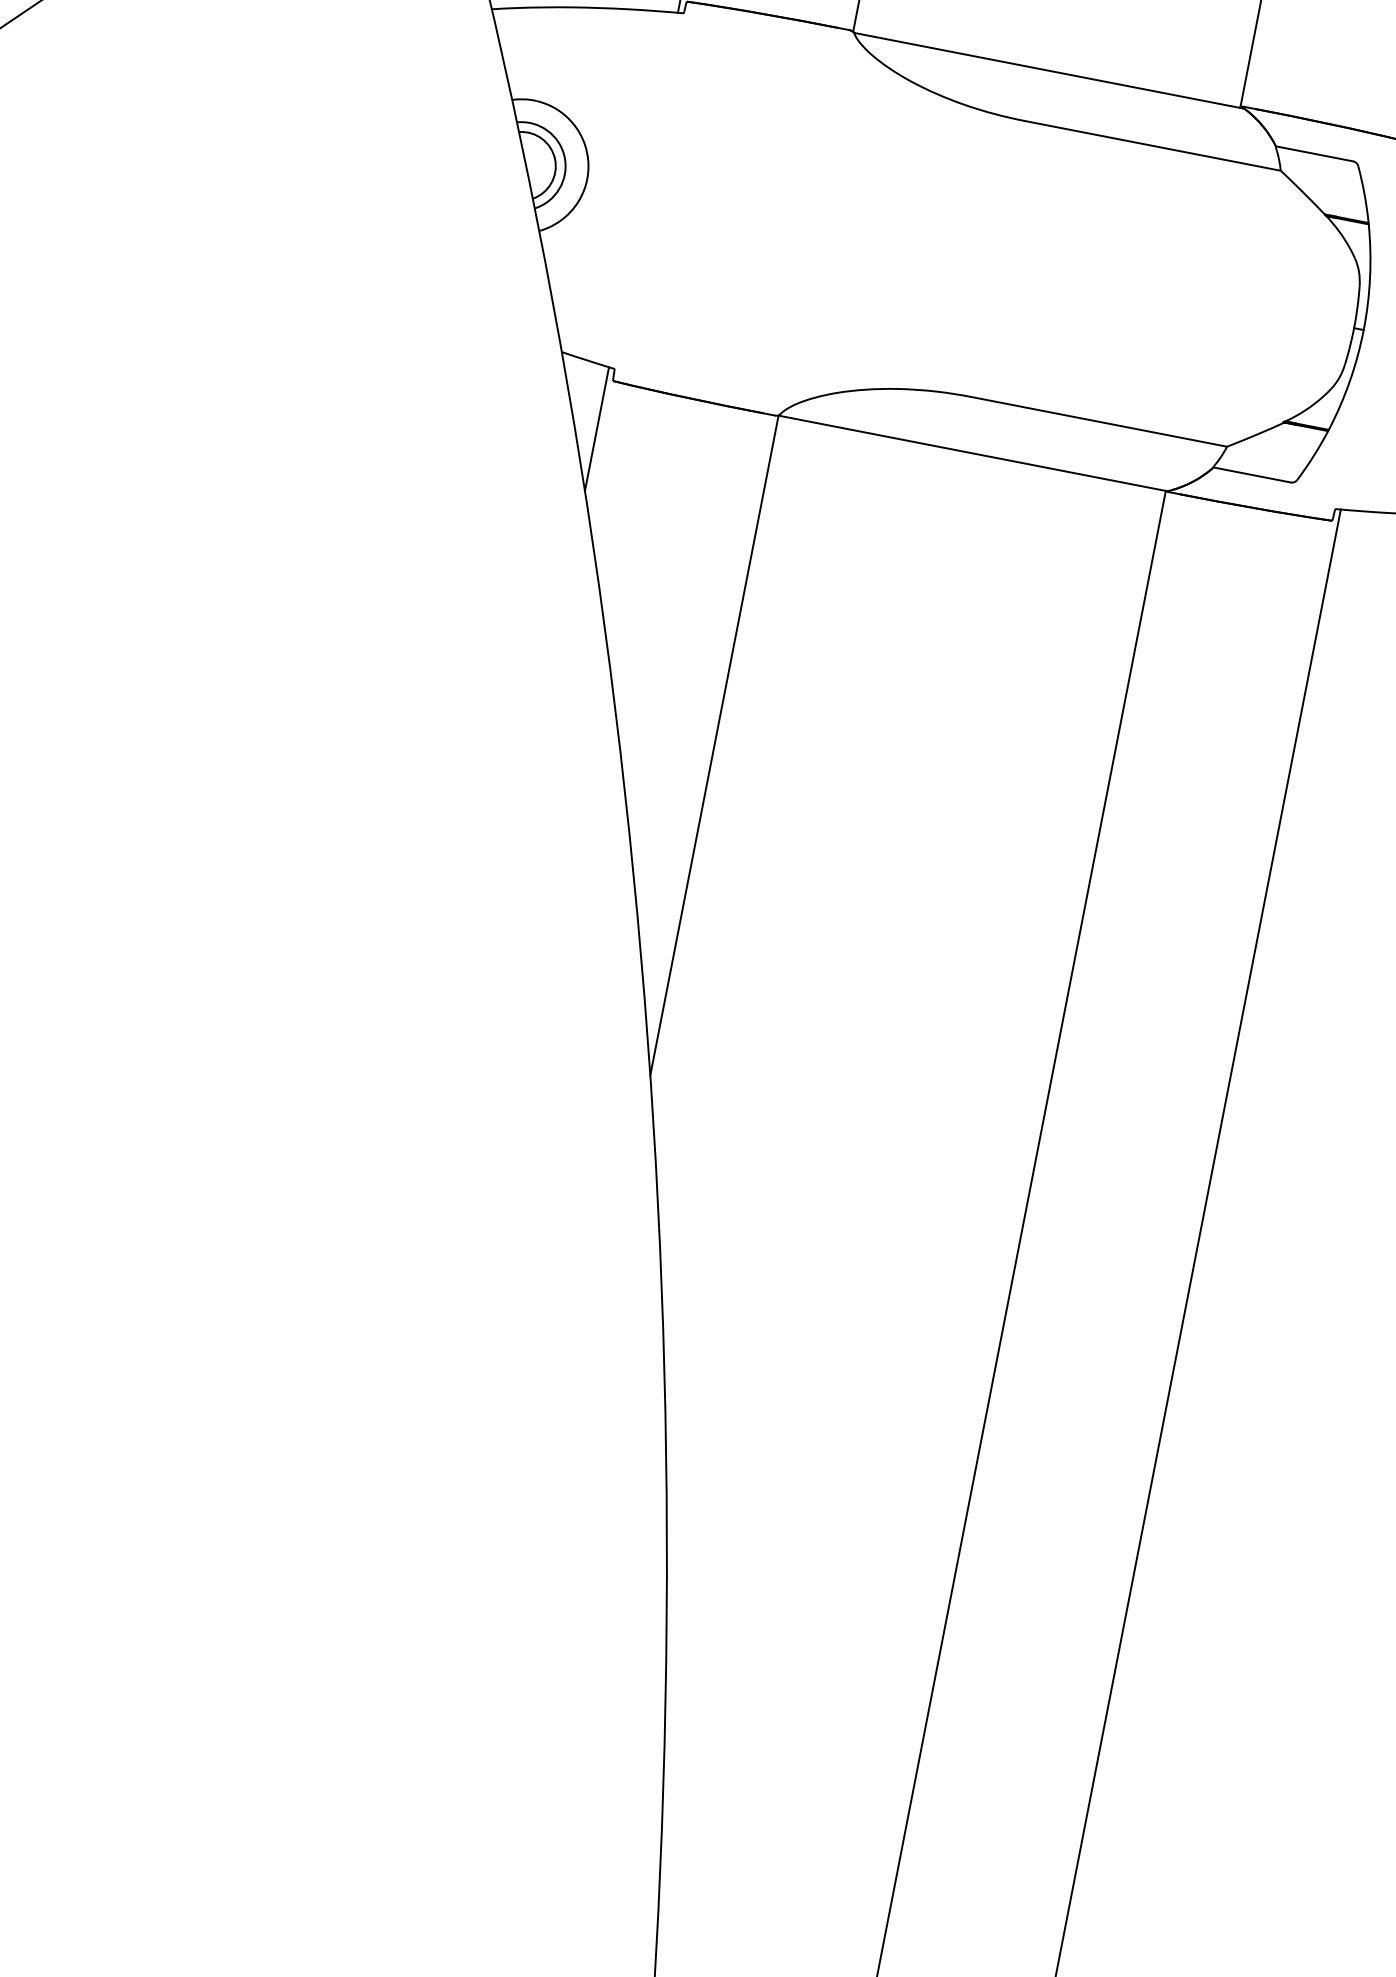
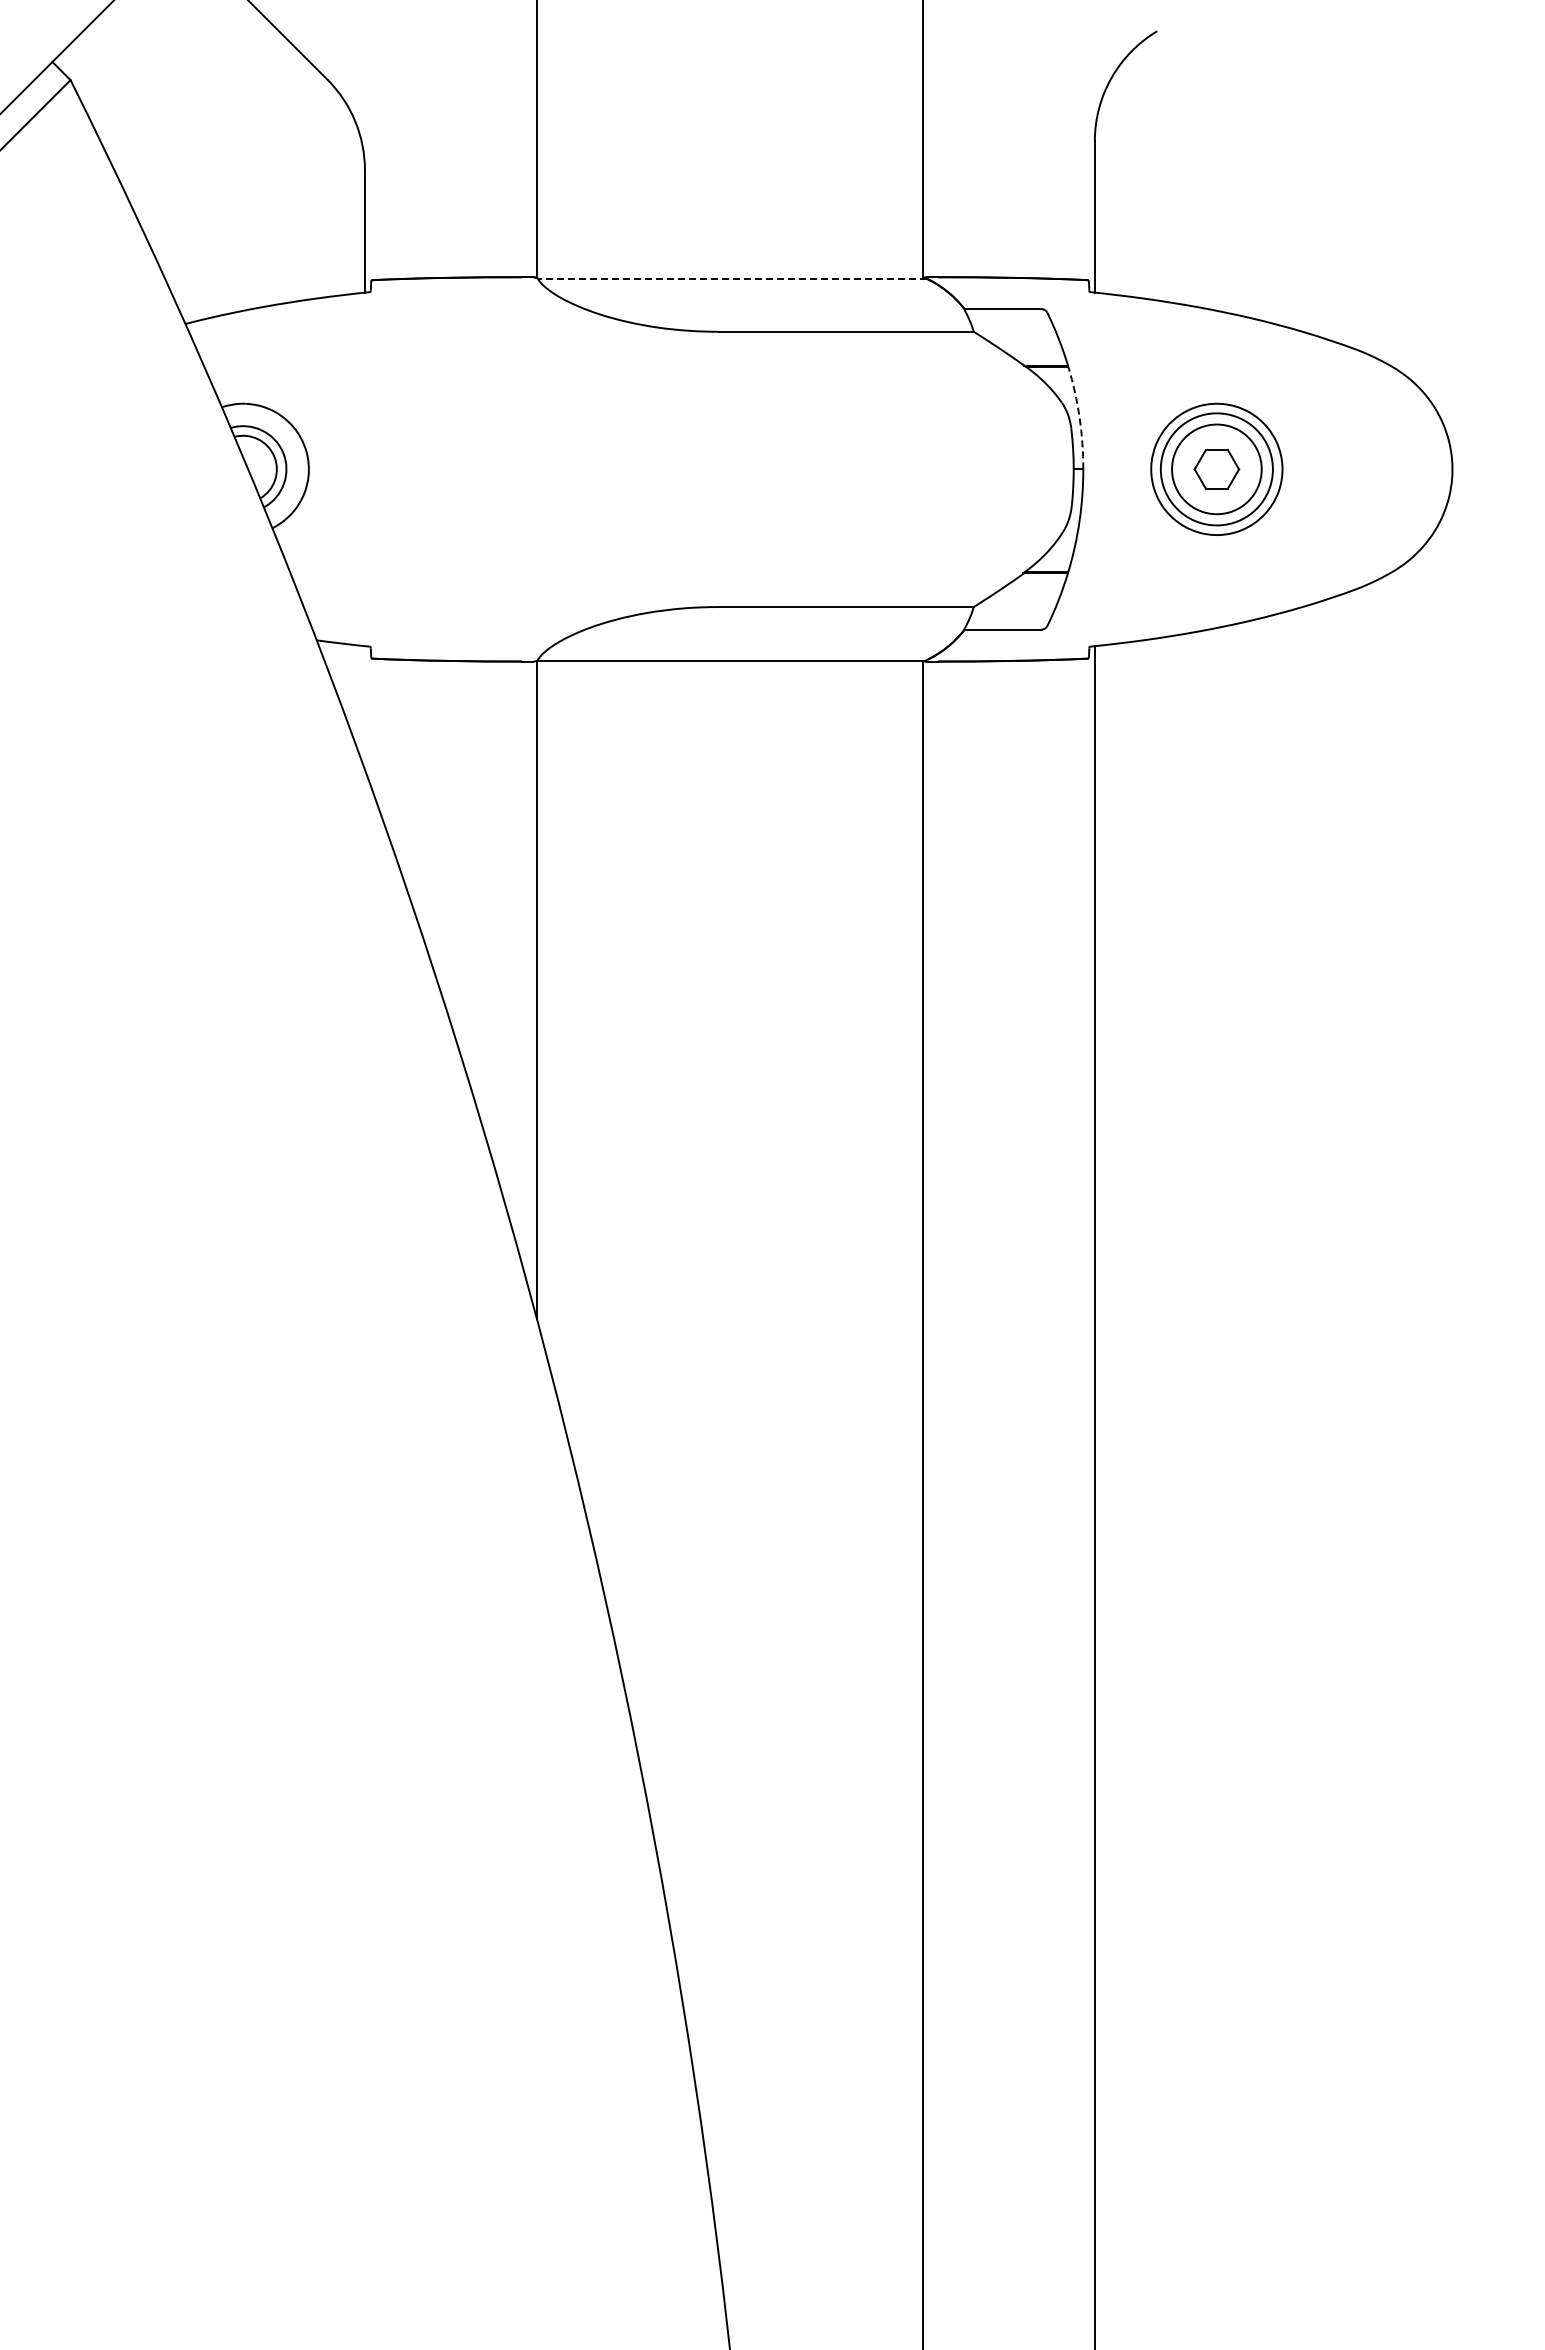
line: (1048, 71) -> (732, 279), solid -> dashed
arc: (1370, 277) -> (1079, 417), solid -> dashed
line: (596, 428) -> (364, 707), removed

